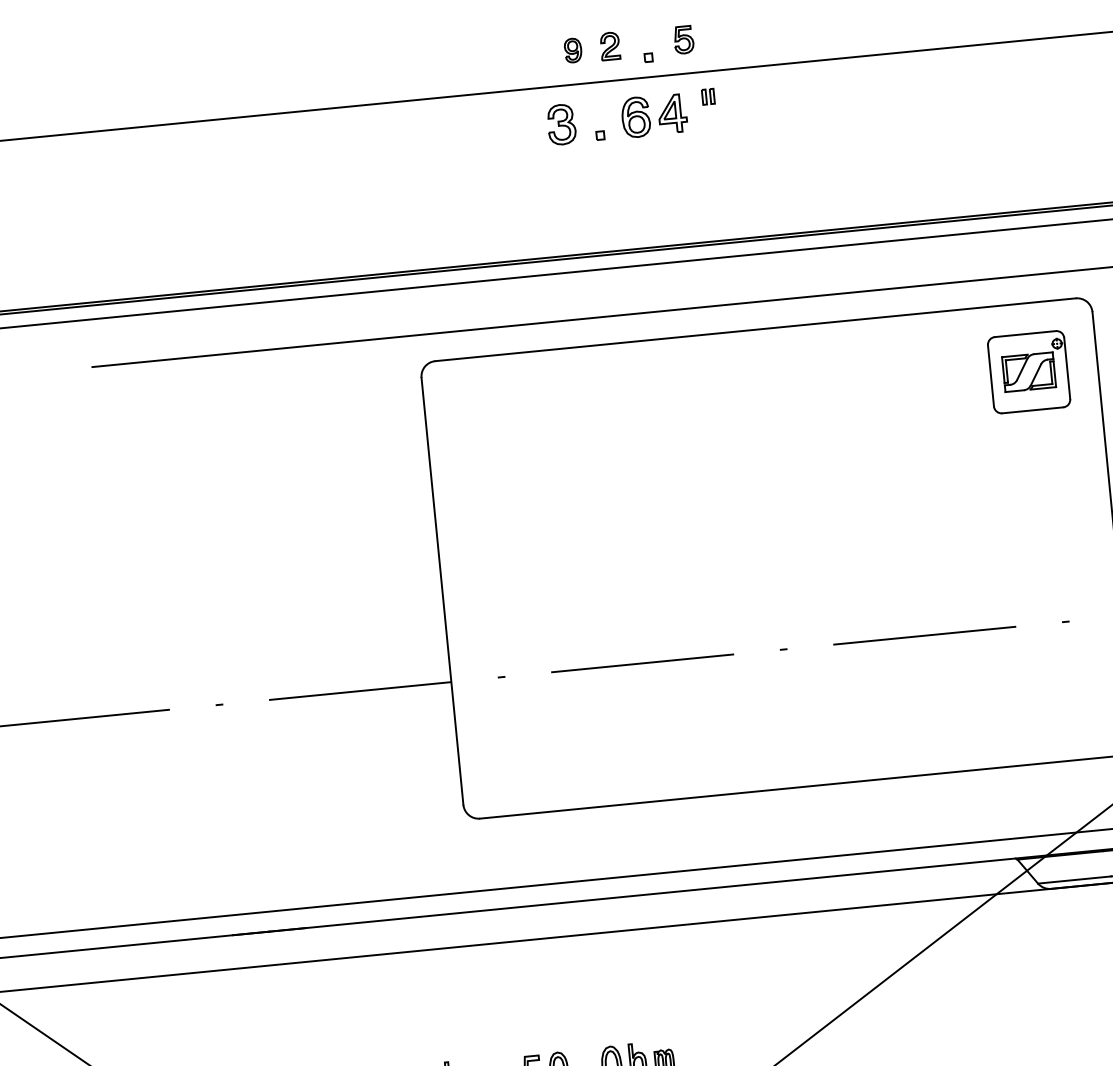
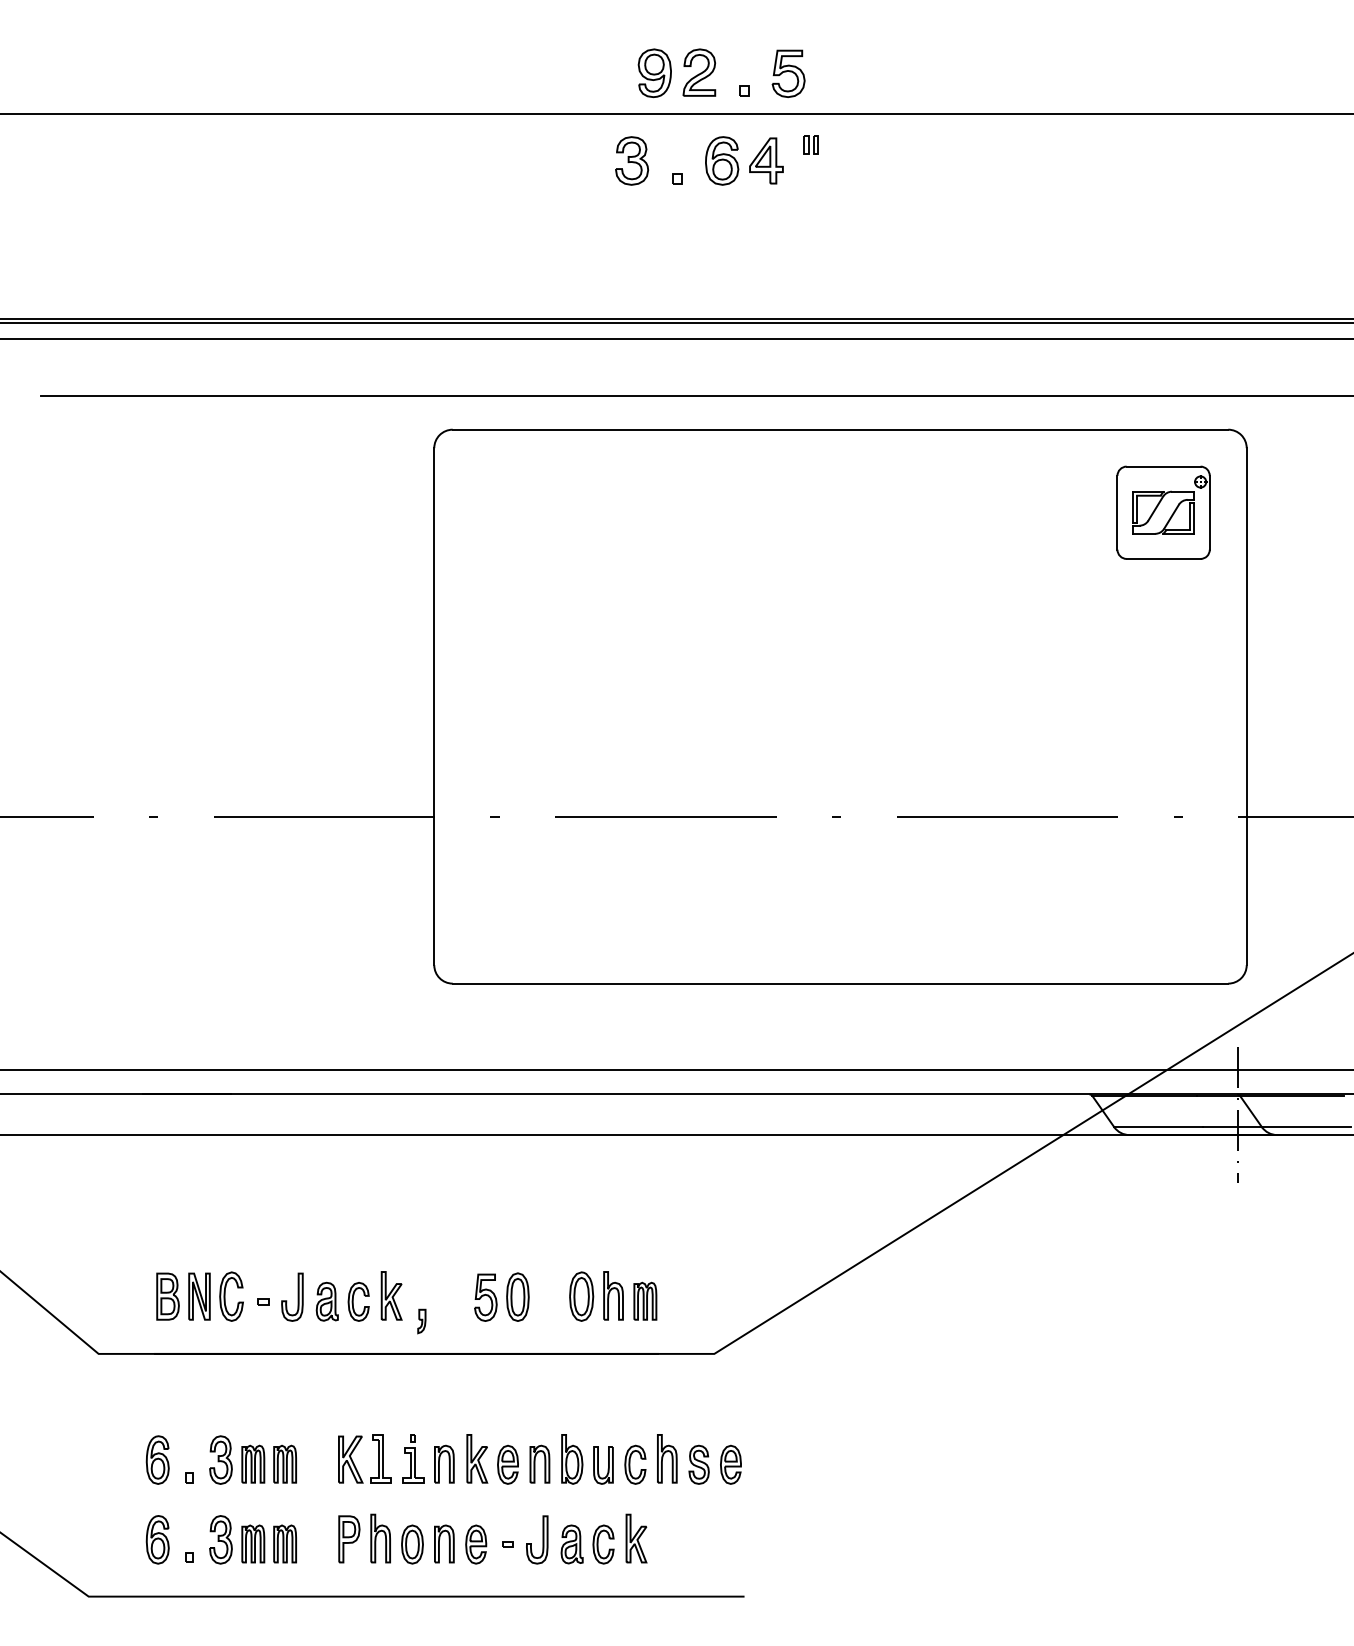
part: (683, 39) -> (788, 73), size x1.43
part: (610, 46) -> (699, 72), size x1.43
part: (573, 50) -> (654, 73), size x1.67

